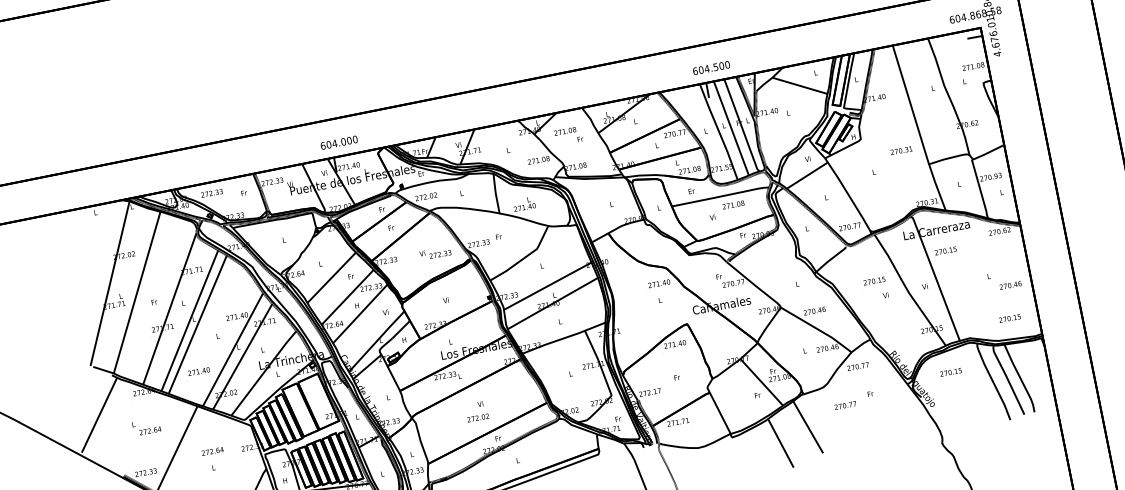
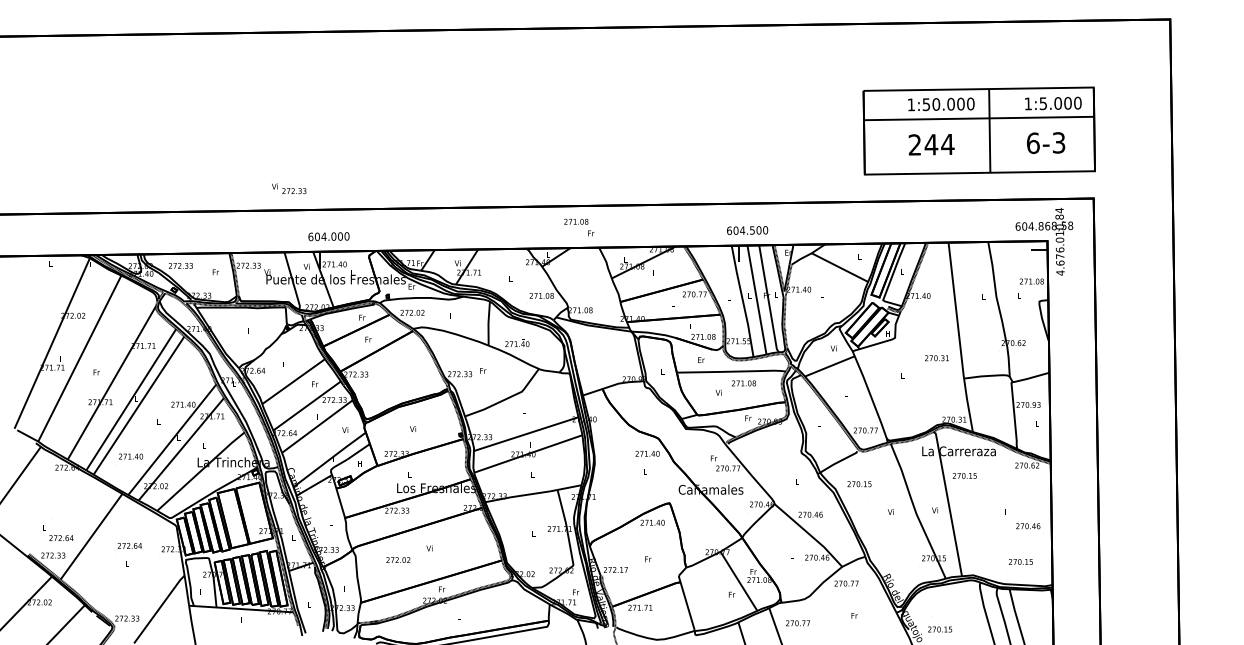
text: (569, 135) -> (579, 227), moved
text: (435, 252) -> (289, 188), moved
text: (874, 281) -> (859, 484), moved
text: (951, 372) -> (940, 629), moved
text: (845, 405) -> (797, 623), moved
text: (478, 417) -> (398, 559), moved
text: (147, 427) -> (58, 533), moved

